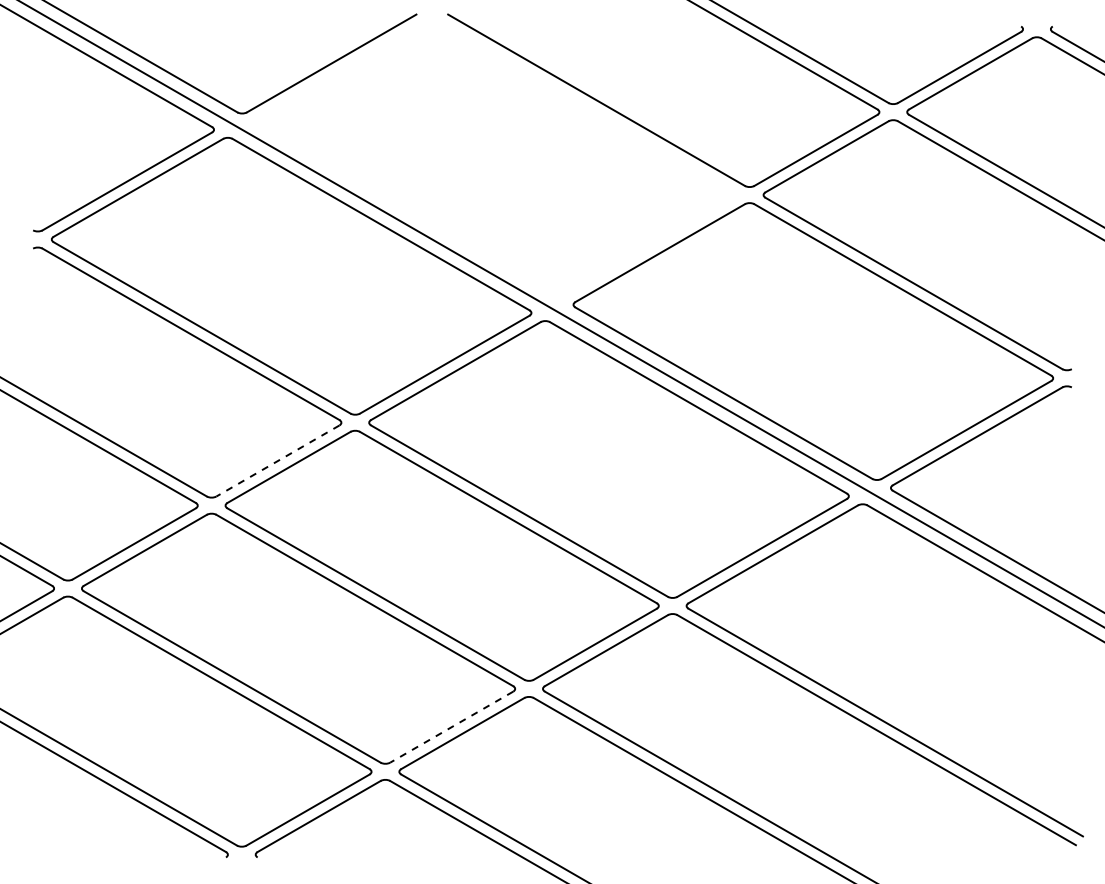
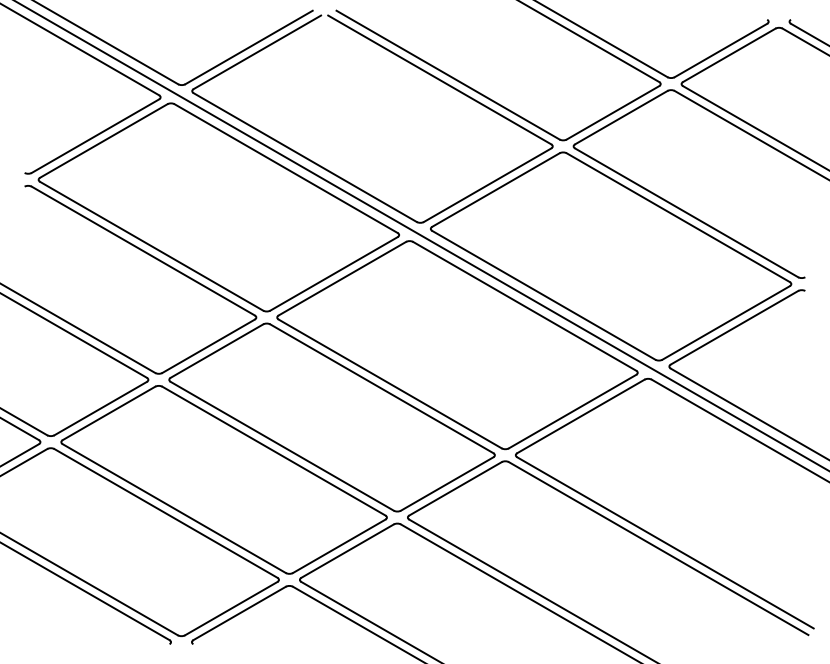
part: (451, 234) -> (339, 176), added
line: (277, 461) -> (208, 346), dashed -> solid
line: (451, 727) -> (339, 546), dashed -> solid

